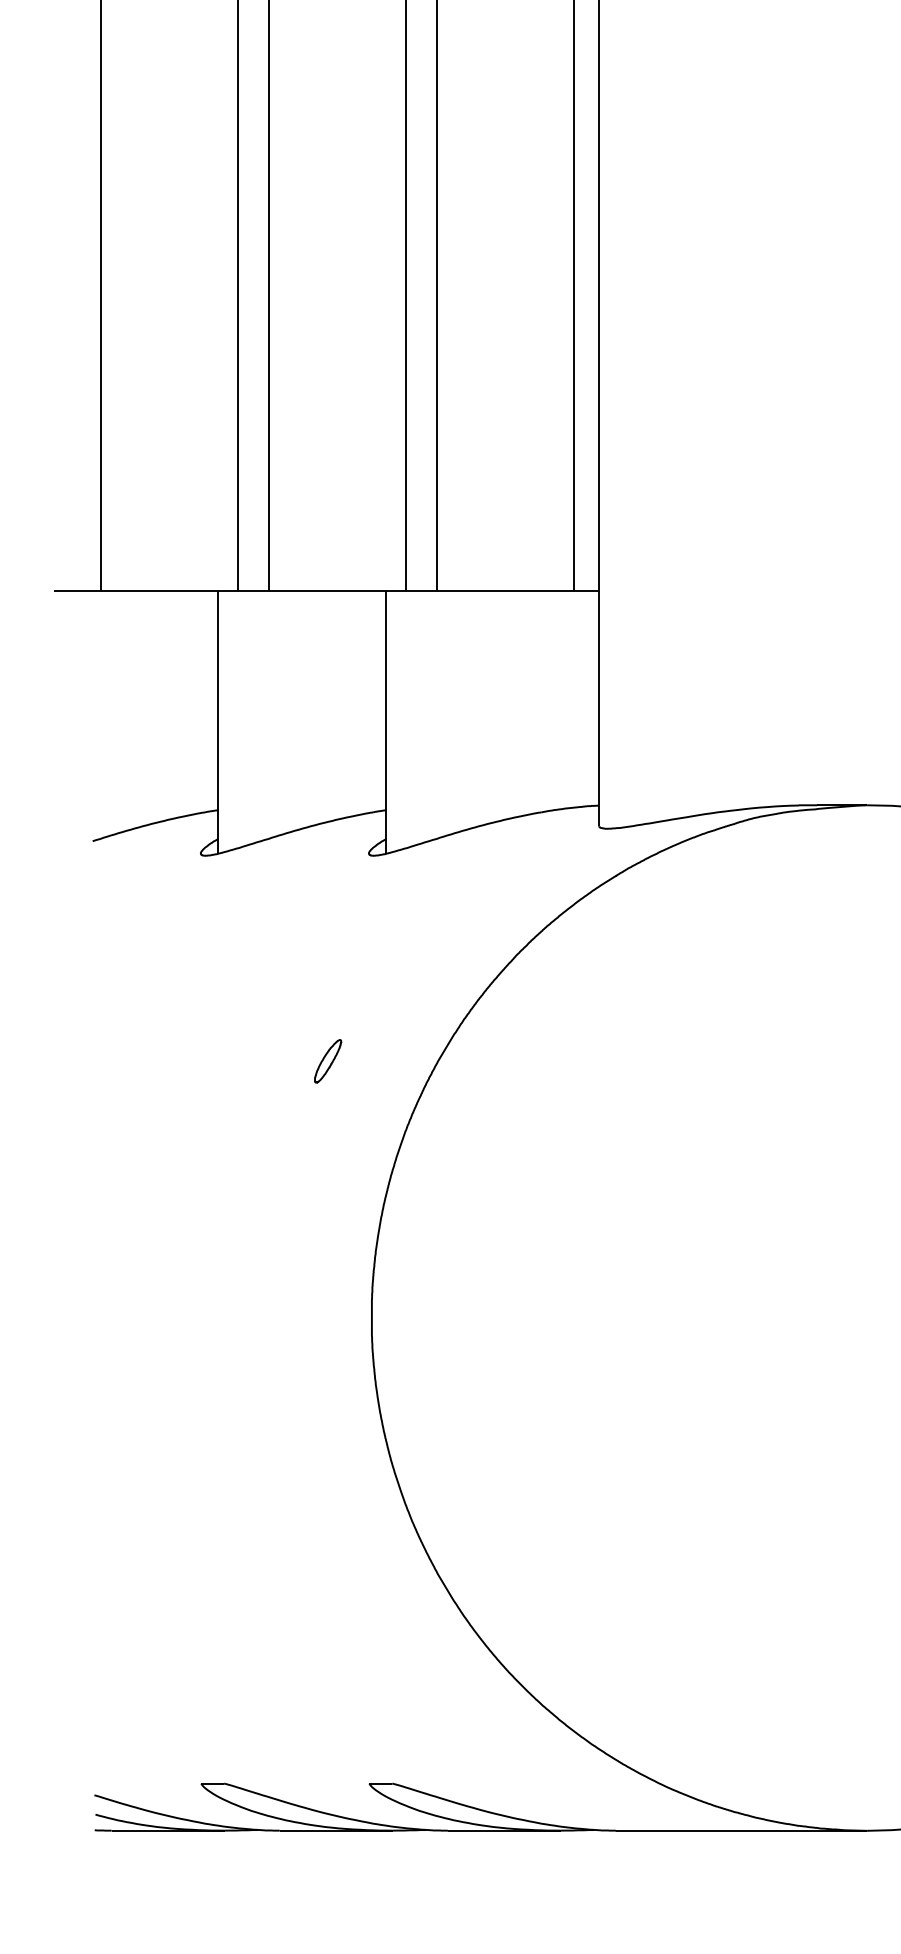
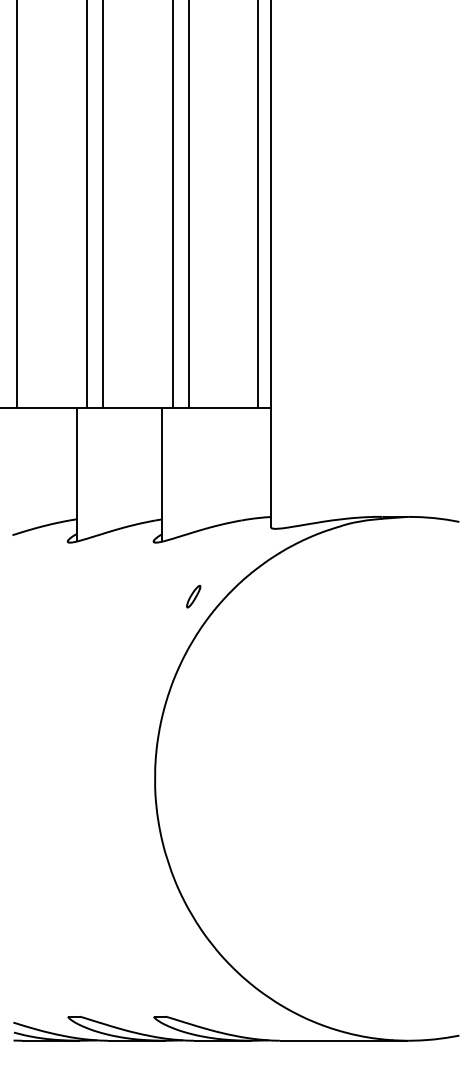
part: (327, 1060) -> (193, 596), moved

